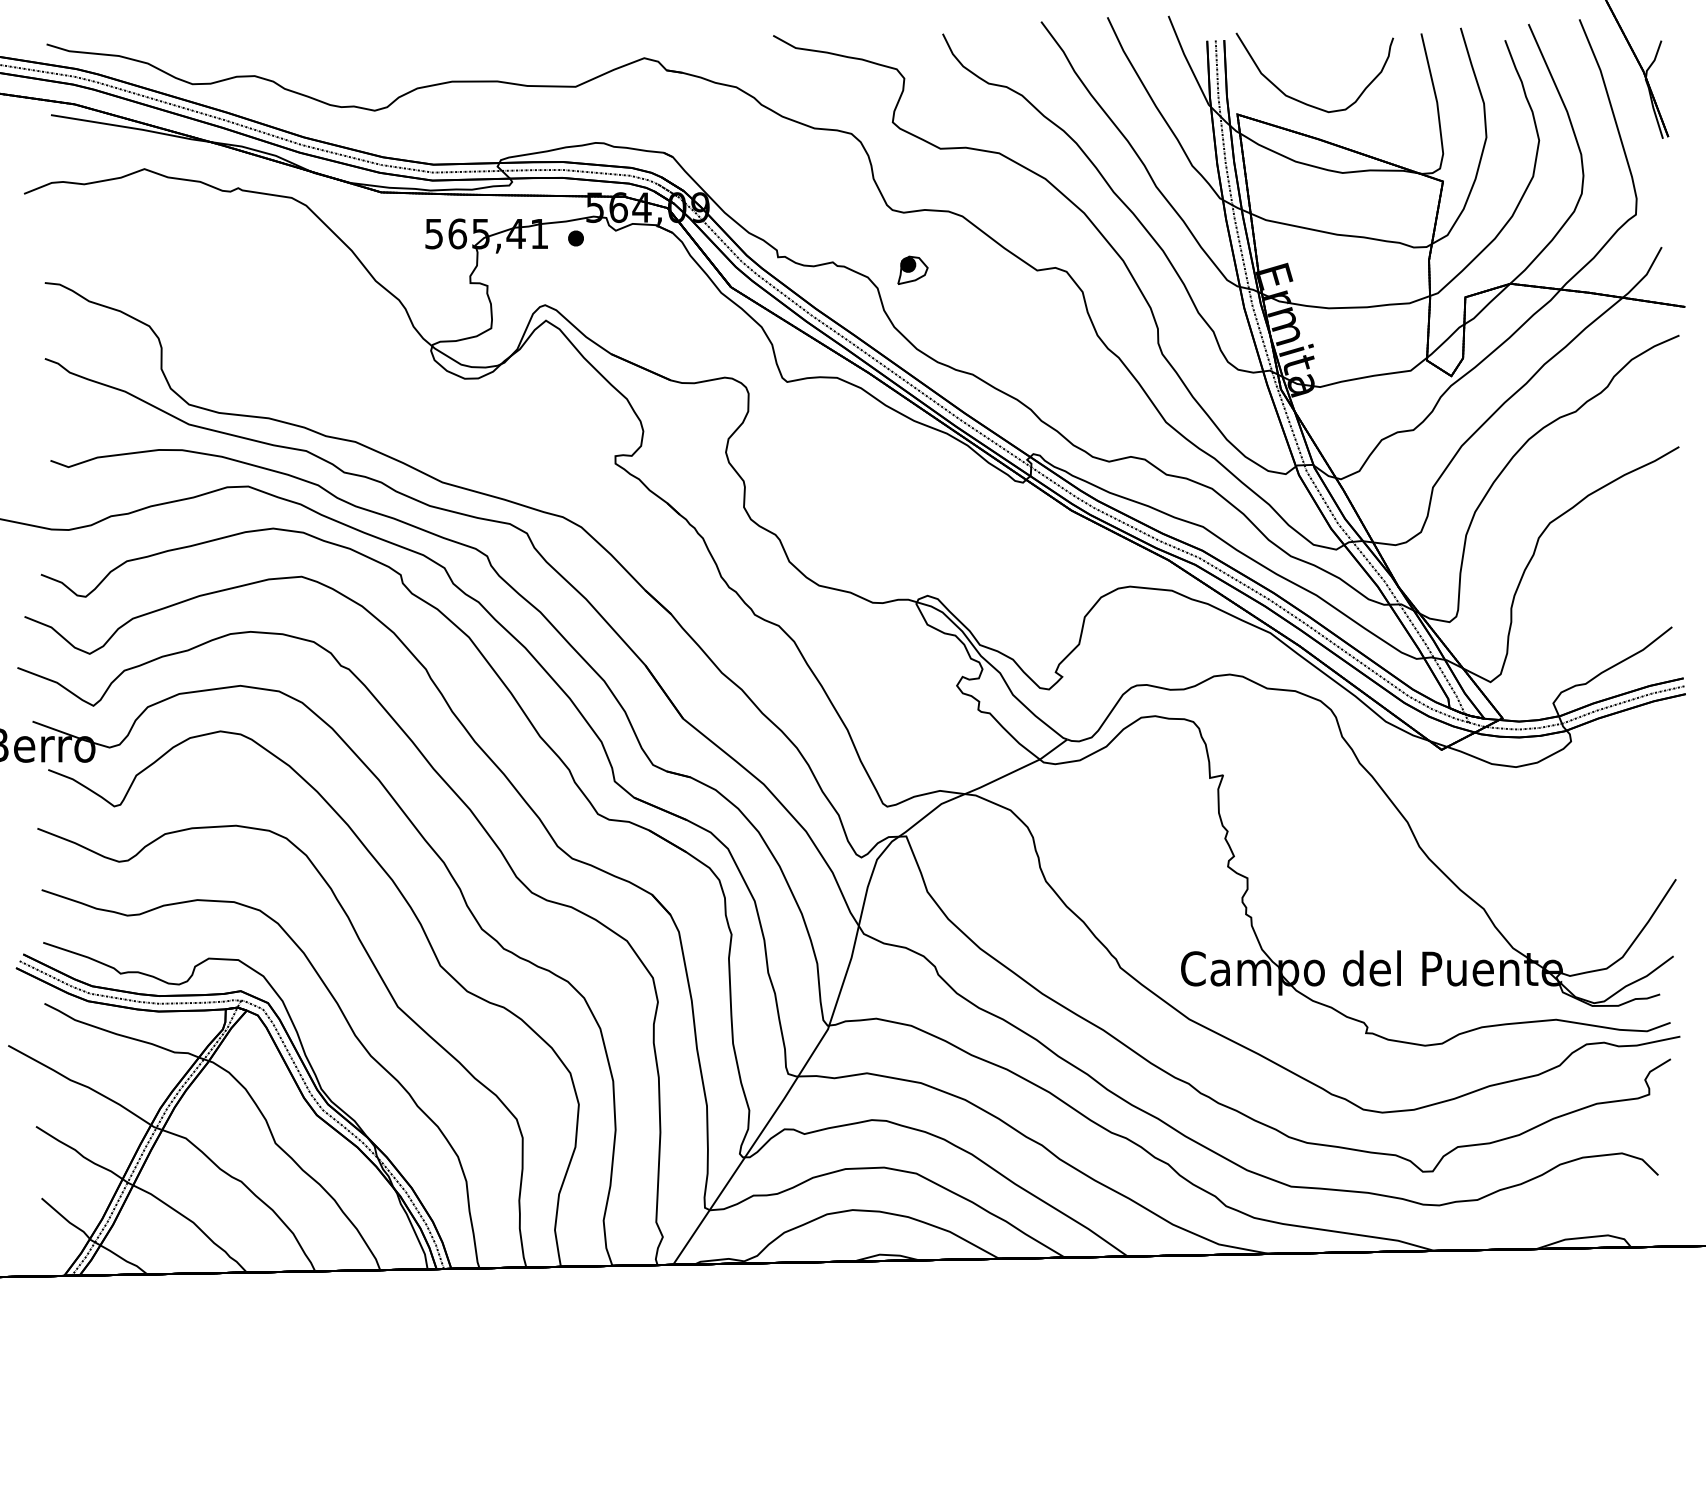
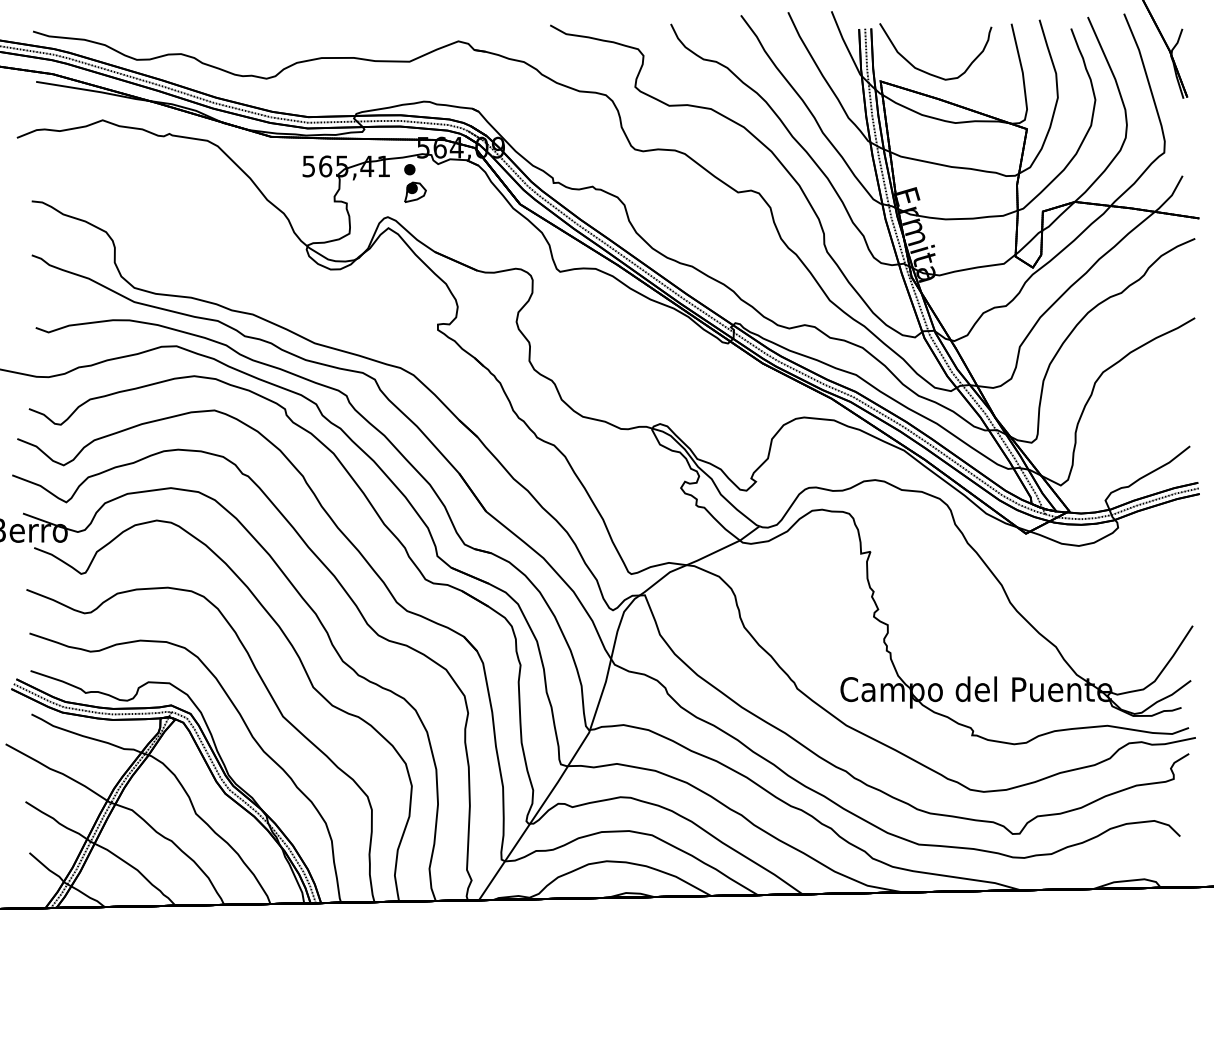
part: (912, 269) -> (415, 191), moved

